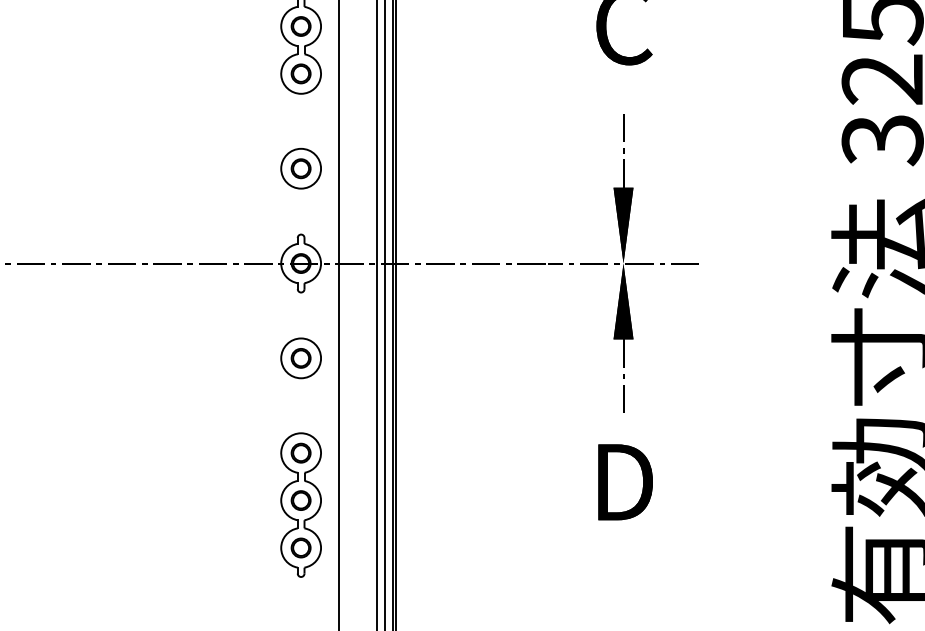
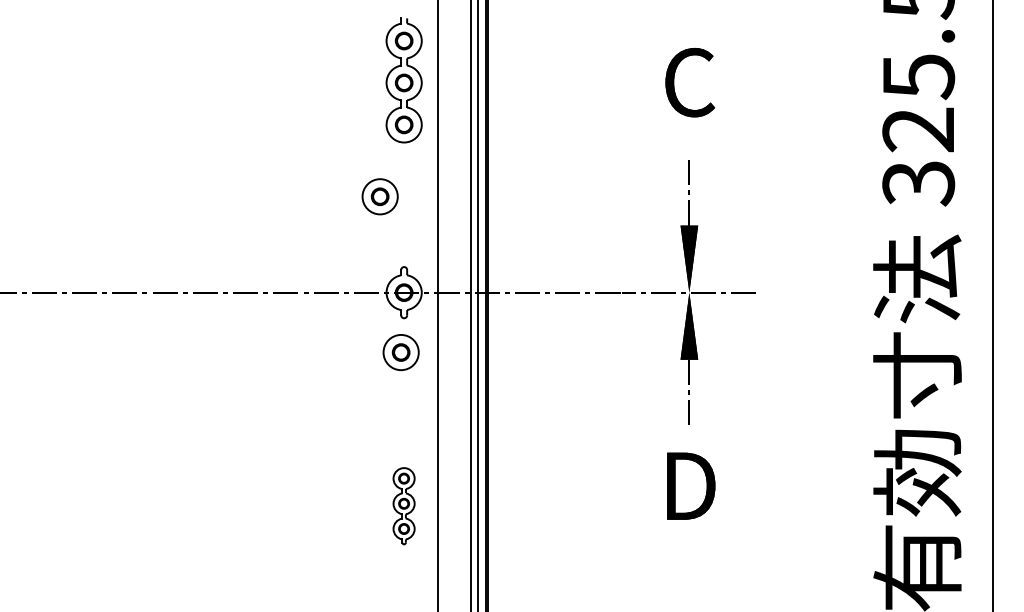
part: (300, 168) -> (379, 196), moved
part: (300, 358) -> (400, 352), moved
part: (300, 504) -> (403, 505), size x0.6

